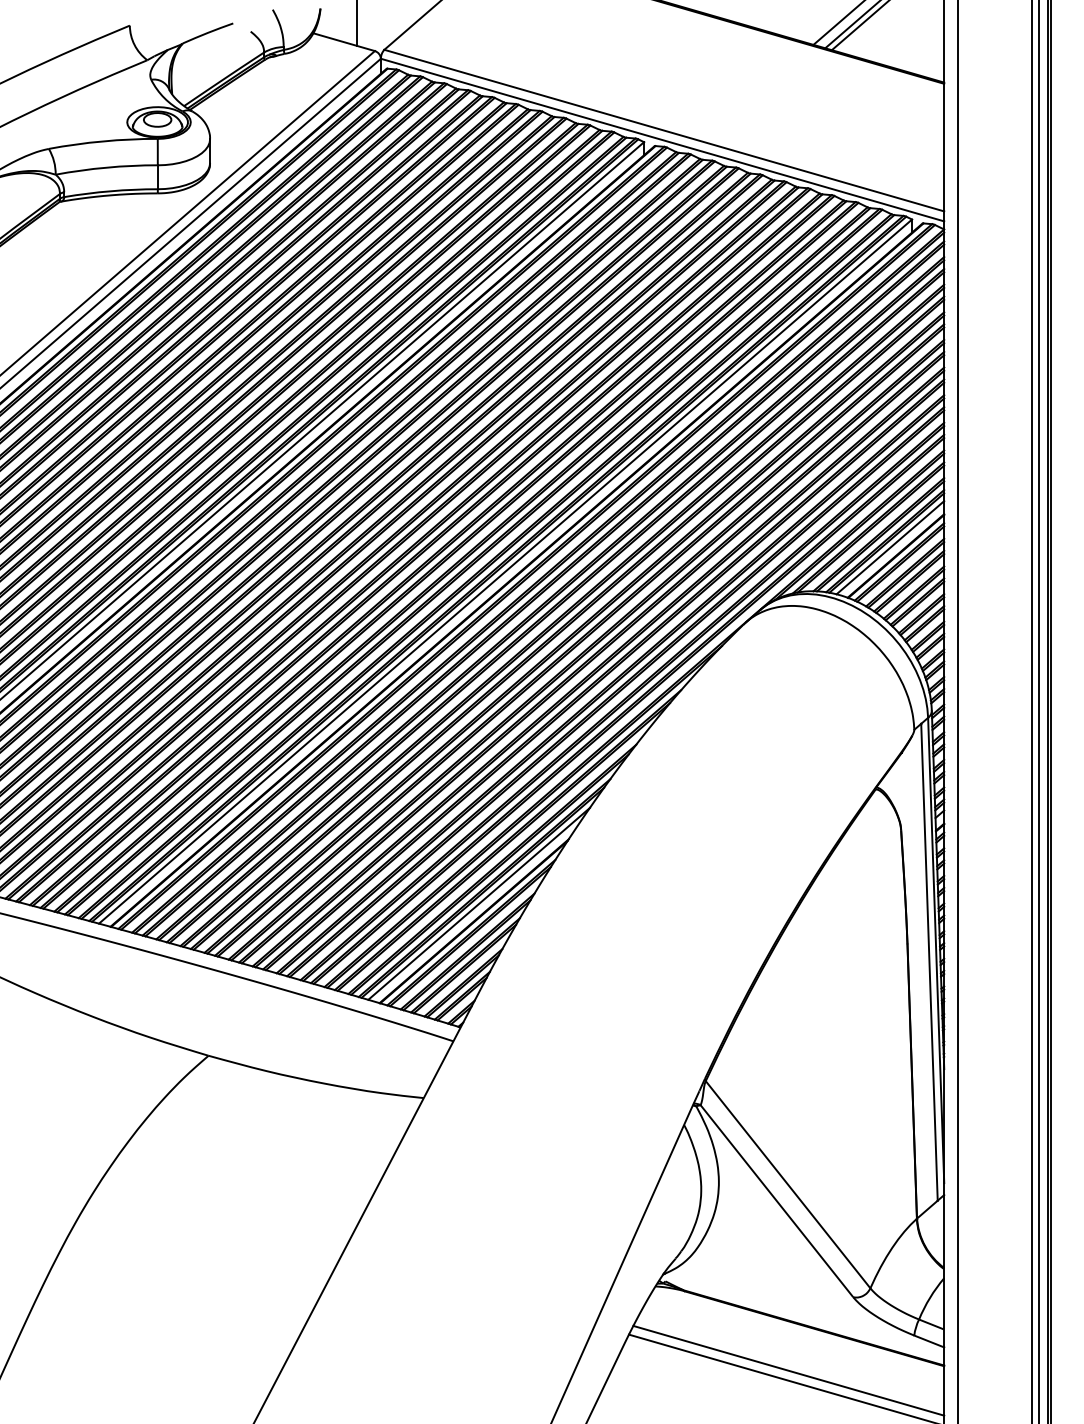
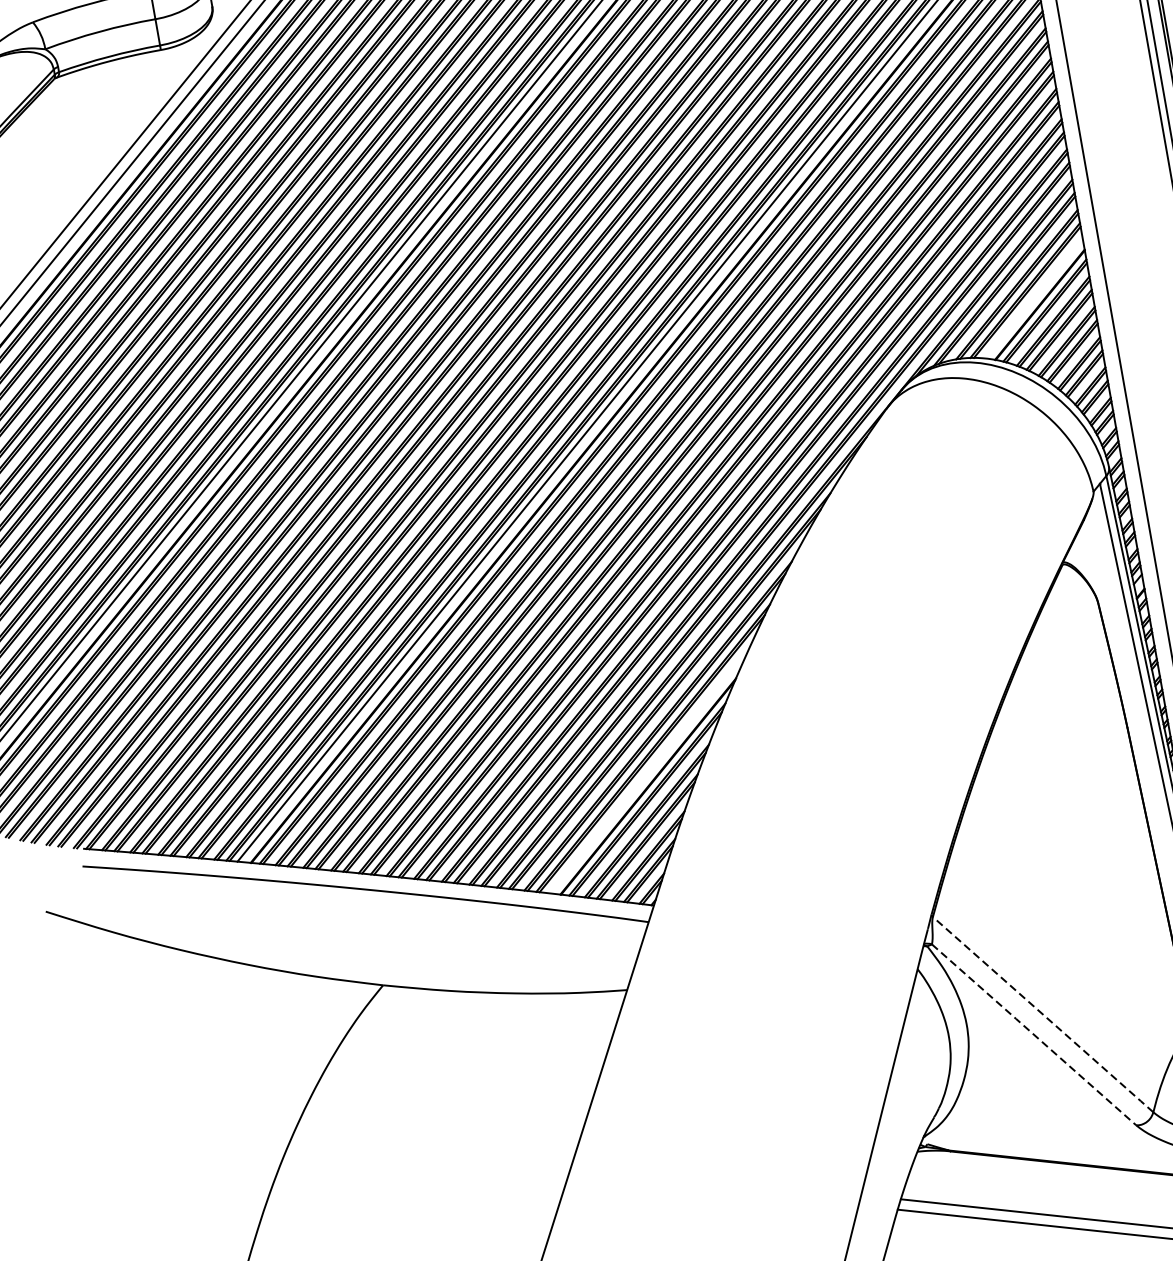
line: (890, 547) -> (1032, 296), removed
line: (479, 903) -> (650, 766), removed
line: (788, 1185) -> (1043, 1015), solid -> dashed
line: (777, 1201) -> (1034, 1035), solid -> dashed

